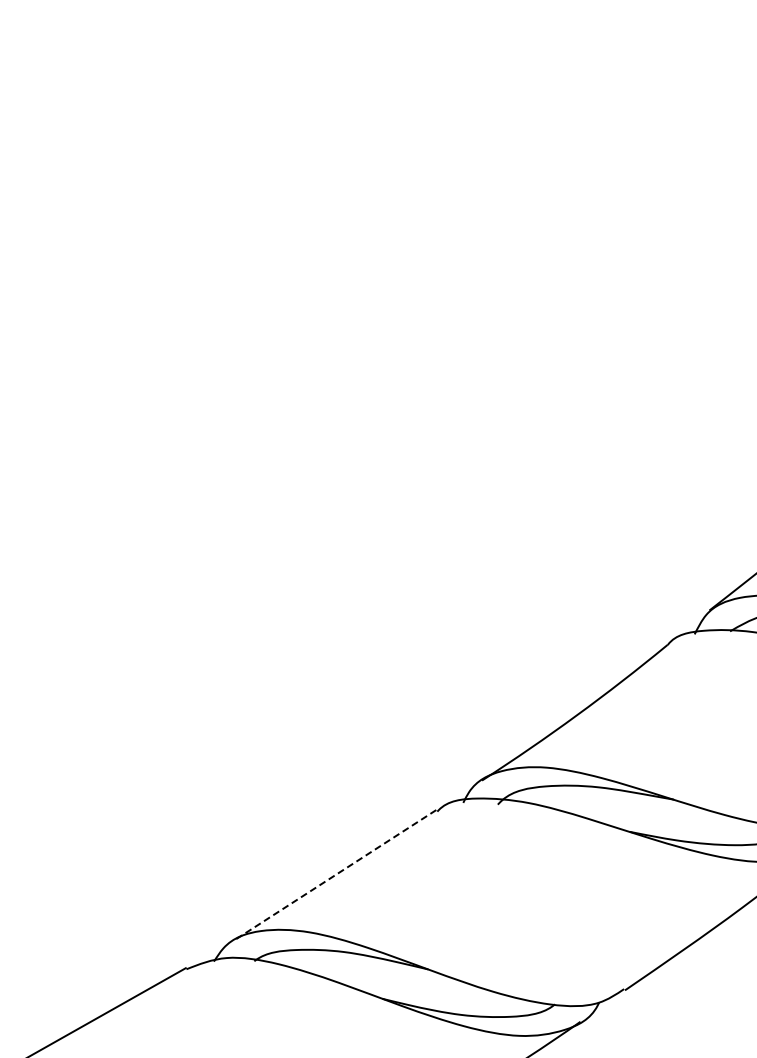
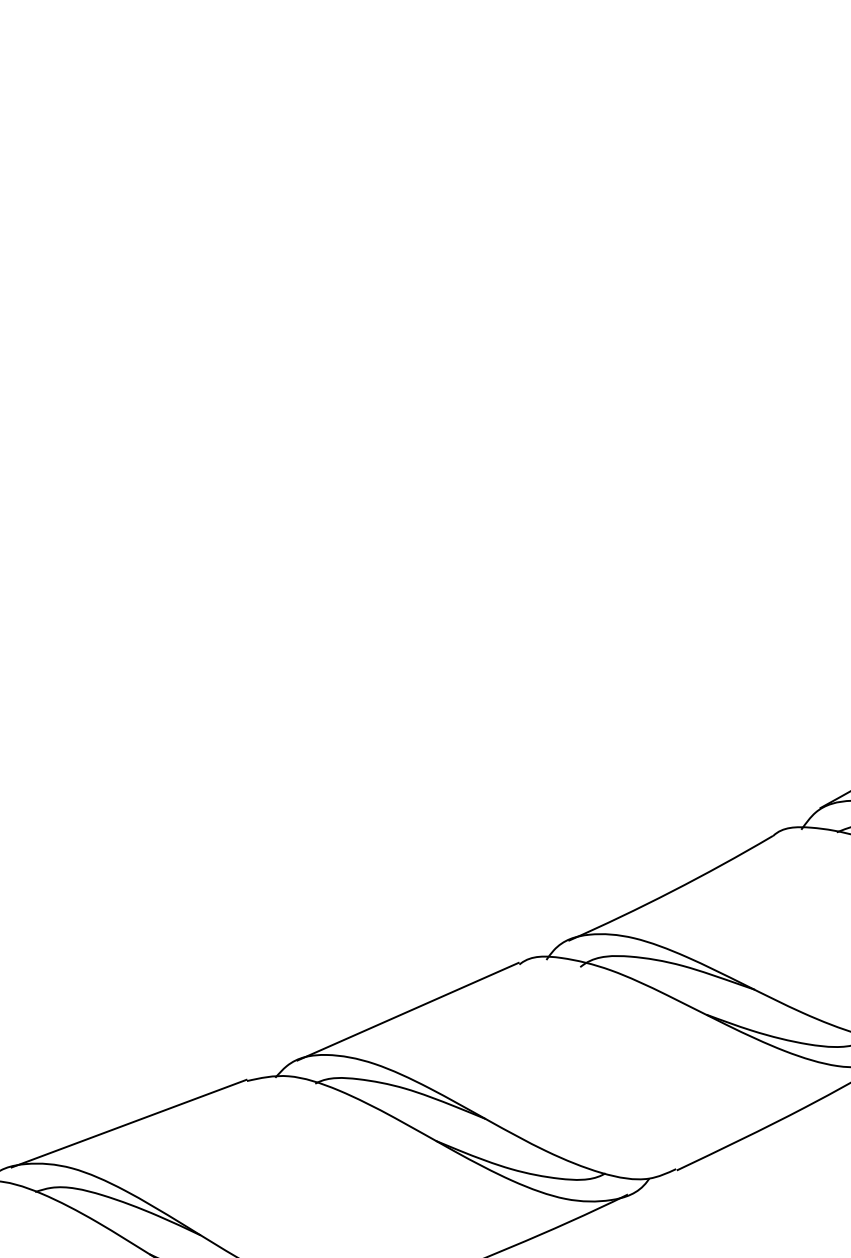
line: (335, 875) -> (408, 1011), dashed -> solid

